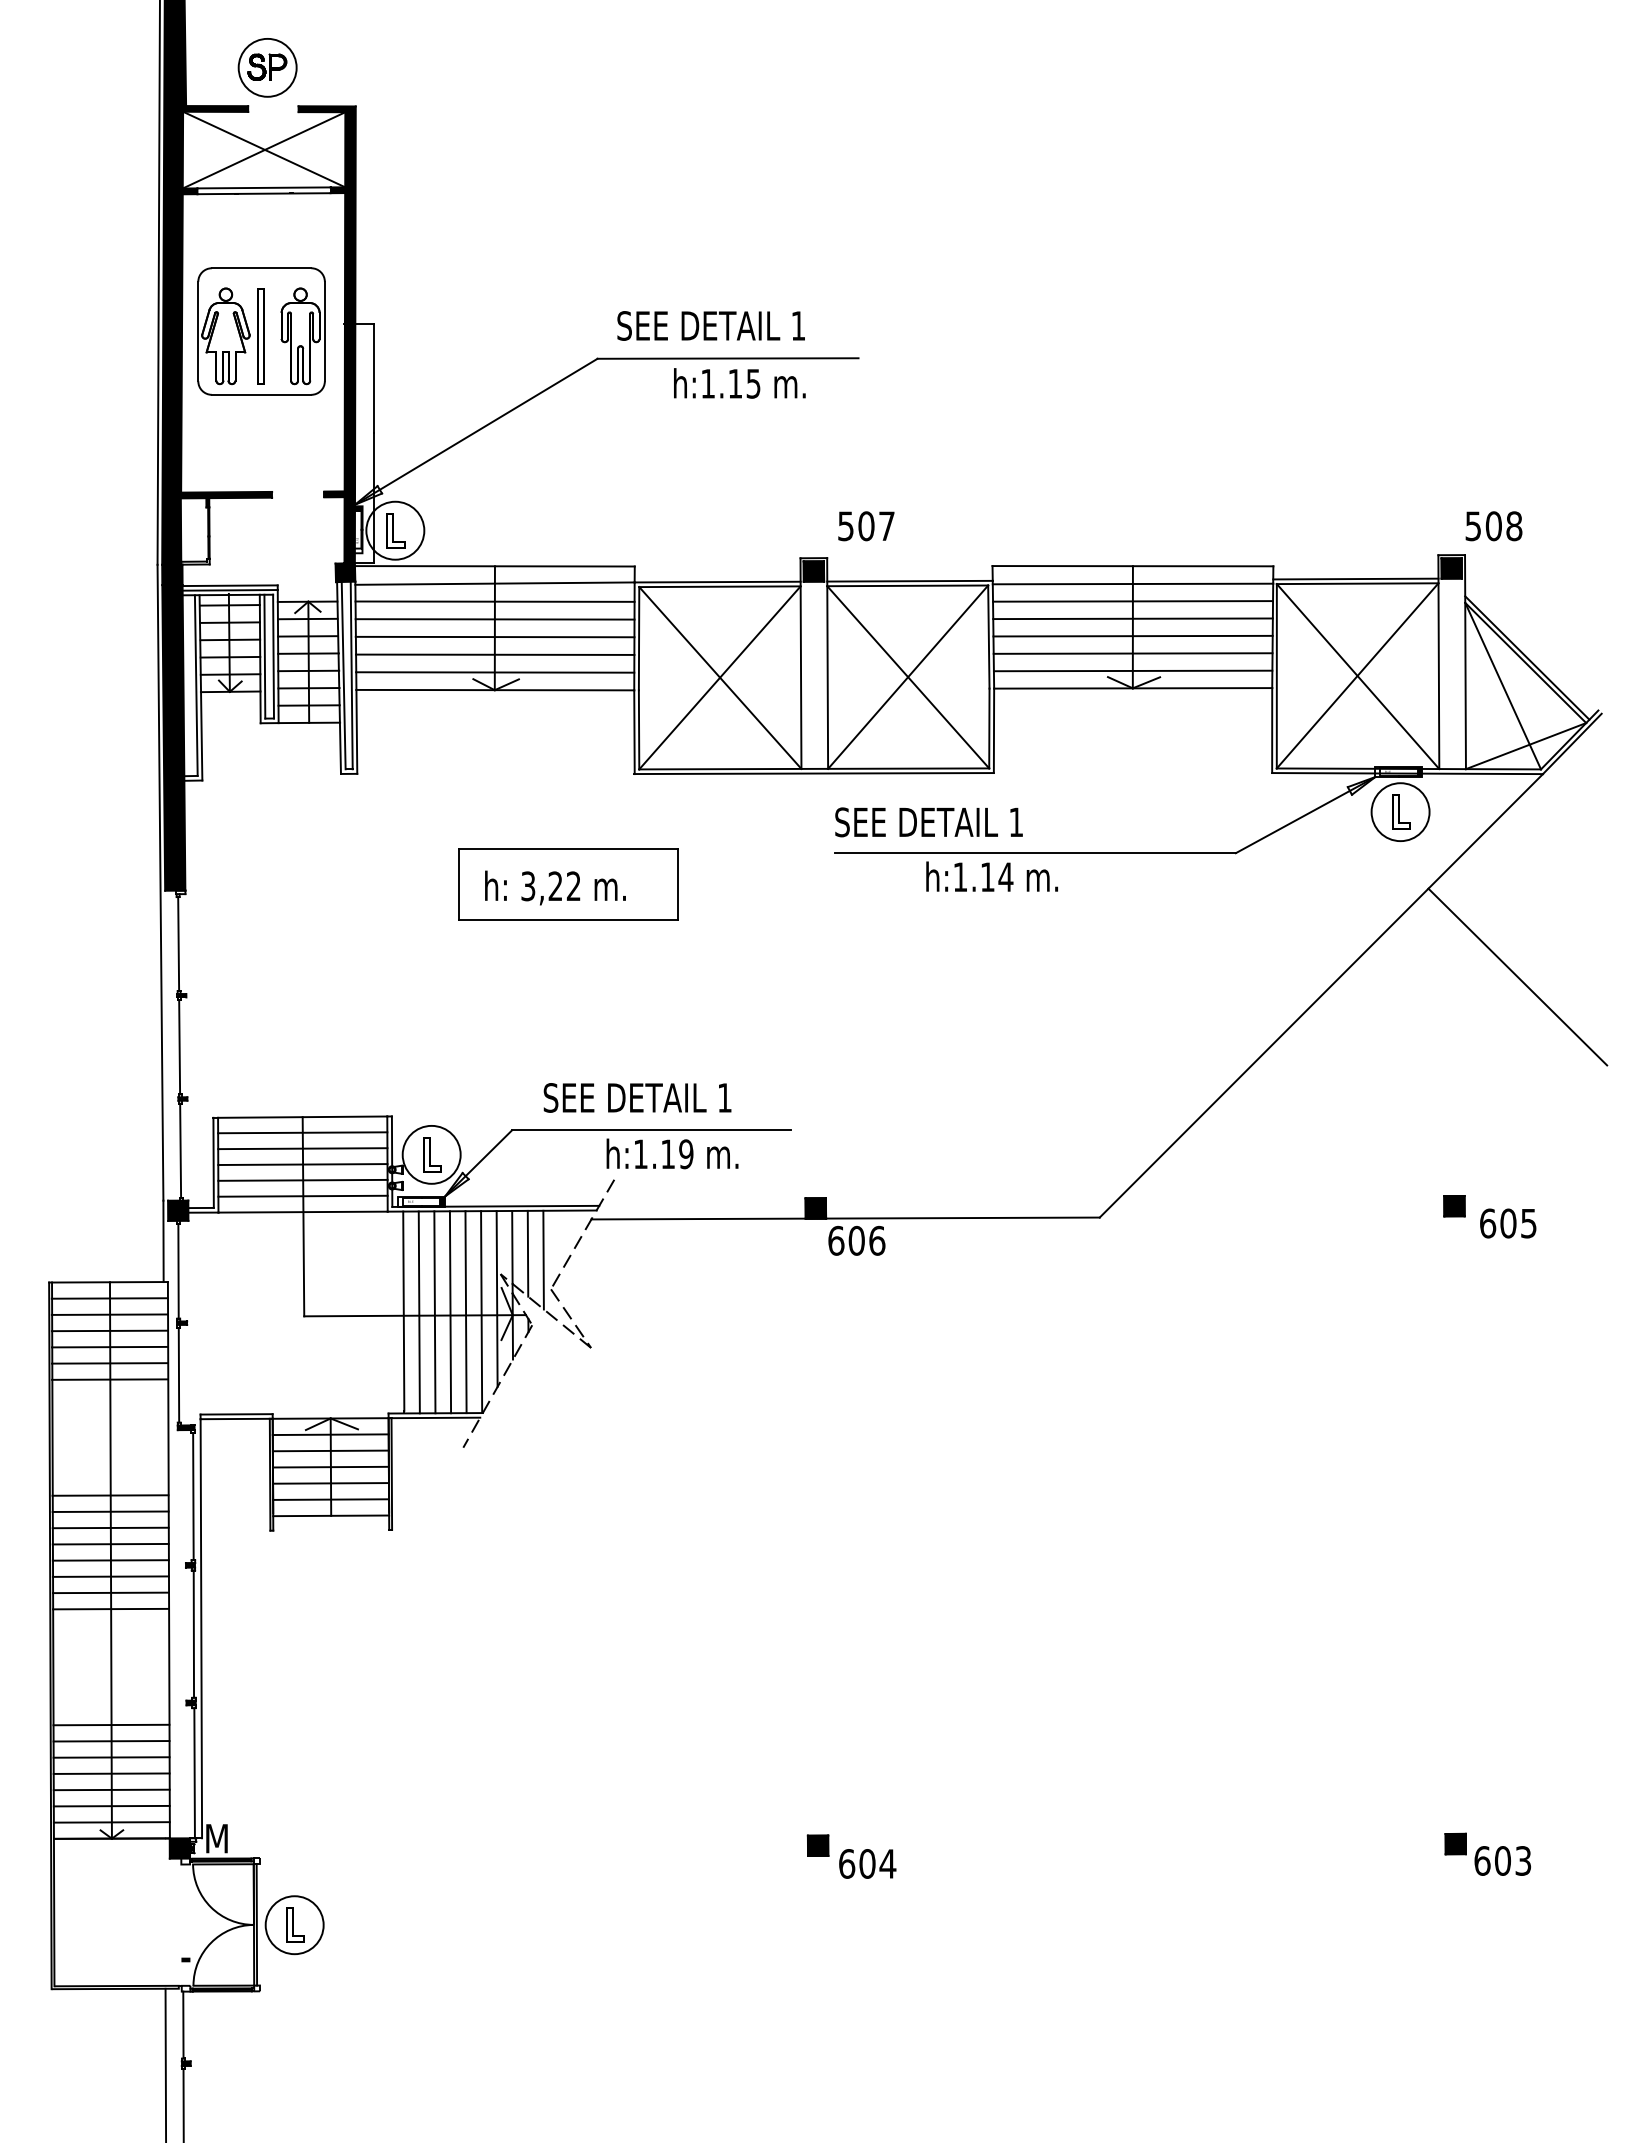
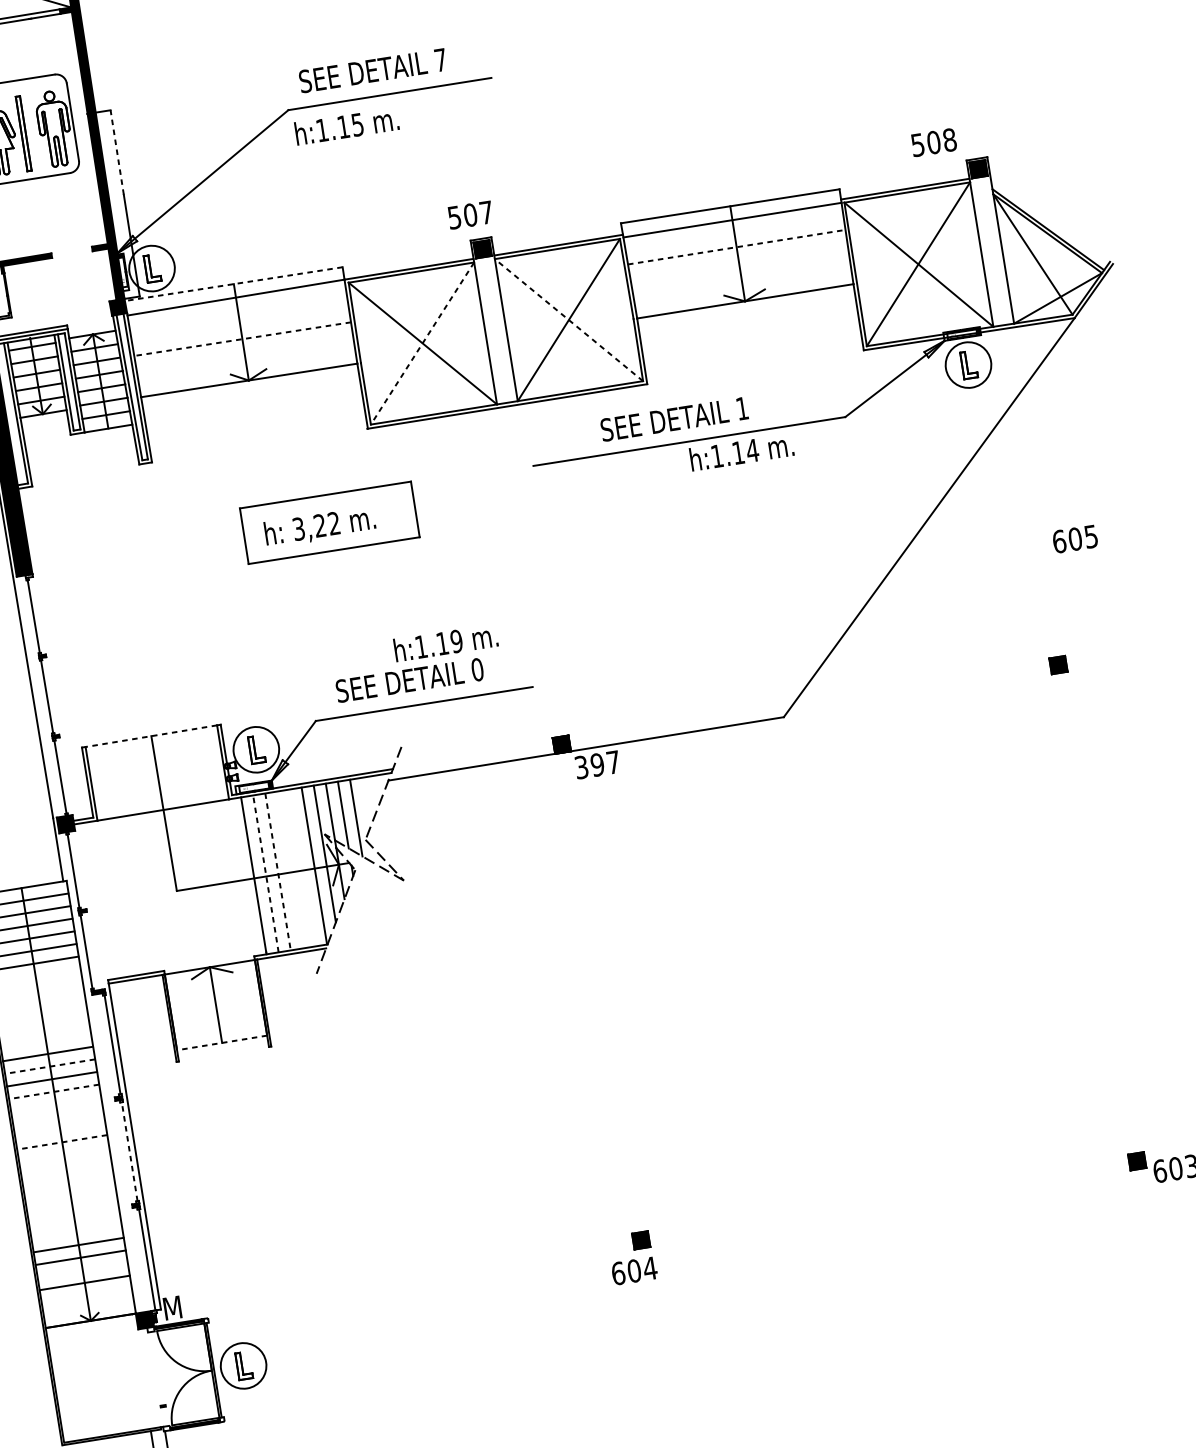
text: (798, 325) -> (440, 59), 1 -> 7
line: (374, 377) -> (117, 151), solid -> dashed
text: (739, 383) -> (346, 126), moved
text: (866, 526) -> (470, 215), moved
text: (1493, 526) -> (933, 142), moved
line: (495, 566) -> (234, 284), solid -> dashed
line: (494, 601) -> (237, 311), removed
line: (1132, 601) -> (734, 233), removed
line: (1133, 618) -> (737, 246), solid -> dashed
line: (494, 619) -> (239, 325), removed
line: (1132, 635) -> (738, 260), removed
line: (494, 637) -> (242, 339), solid -> dashed
line: (1132, 653) -> (740, 274), removed
line: (494, 654) -> (244, 352), removed
line: (1132, 670) -> (742, 287), removed
line: (495, 672) -> (247, 366), removed
line: (719, 677) -> (422, 343), solid -> dashed
line: (908, 677) -> (569, 320), solid -> dashed
text: (928, 822) -> (674, 419), moved
text: (991, 876) -> (741, 451), moved
line: (1517, 976) -> (1079, 478), removed
text: (724, 1097) -> (477, 669), 1 -> 0
line: (302, 1117) -> (151, 736), solid -> dashed
line: (302, 1132) -> (153, 748), removed
line: (302, 1148) -> (155, 760), removed
text: (672, 1153) -> (445, 642), moved
line: (302, 1164) -> (157, 773), removed
line: (302, 1179) -> (158, 784), removed
line: (302, 1195) -> (160, 797), removed
text: (1508, 1223) -> (1075, 539), moved
text: (856, 1240) -> (597, 764), 606 -> 397
line: (419, 1312) -> (266, 873), solid -> dashed
line: (434, 1312) -> (277, 872), solid -> dashed
line: (450, 1312) -> (290, 870), removed
line: (465, 1312) -> (301, 868), removed
line: (330, 1434) -> (211, 979), removed
line: (330, 1450) -> (213, 992), removed
line: (330, 1466) -> (215, 1004), removed
line: (330, 1483) -> (217, 1017), removed
line: (331, 1499) -> (220, 1030), removed
line: (110, 1511) -> (49, 1066), solid -> dashed
line: (331, 1515) -> (222, 1042), solid -> dashed
line: (110, 1544) -> (53, 1092), solid -> dashed
line: (110, 1560) -> (55, 1104), removed
line: (110, 1576) -> (57, 1117), removed
line: (110, 1592) -> (59, 1129), removed
line: (110, 1609) -> (61, 1142), solid -> dashed
line: (193, 1634) -> (129, 1152), solid -> dashed
line: (111, 1724) -> (76, 1232), removed
line: (111, 1773) -> (82, 1270), removed
line: (111, 1805) -> (86, 1295), removed
line: (111, 1822) -> (88, 1308), removed
text: (867, 1863) -> (634, 1270), moved

